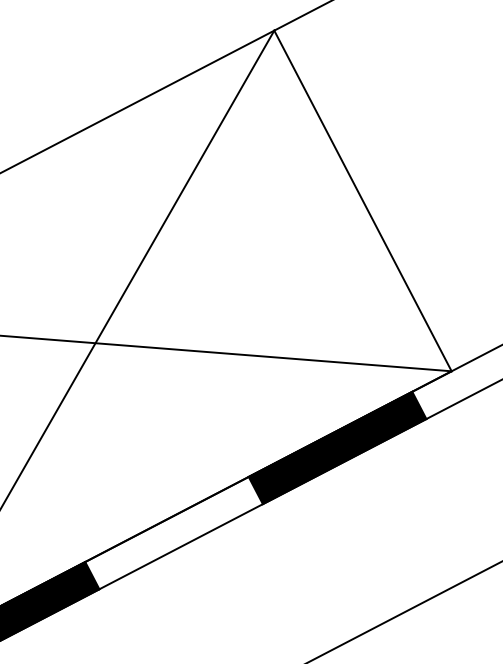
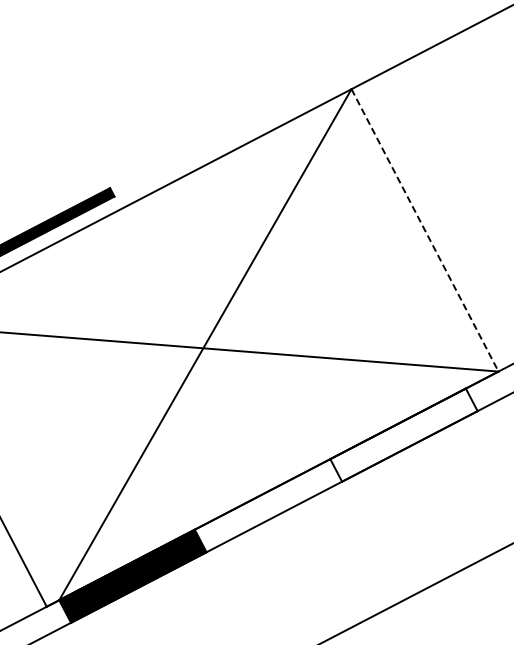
line: (363, 201) -> (425, 230), solid -> dashed
fill: (336, 447) -> (403, 434), removed

